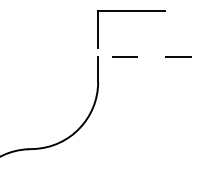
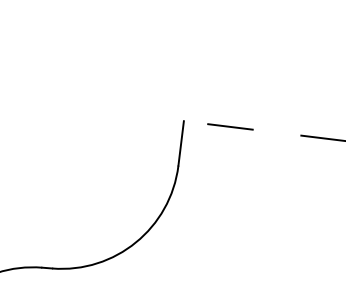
part: (131, 11) -> (251, 49), removed

